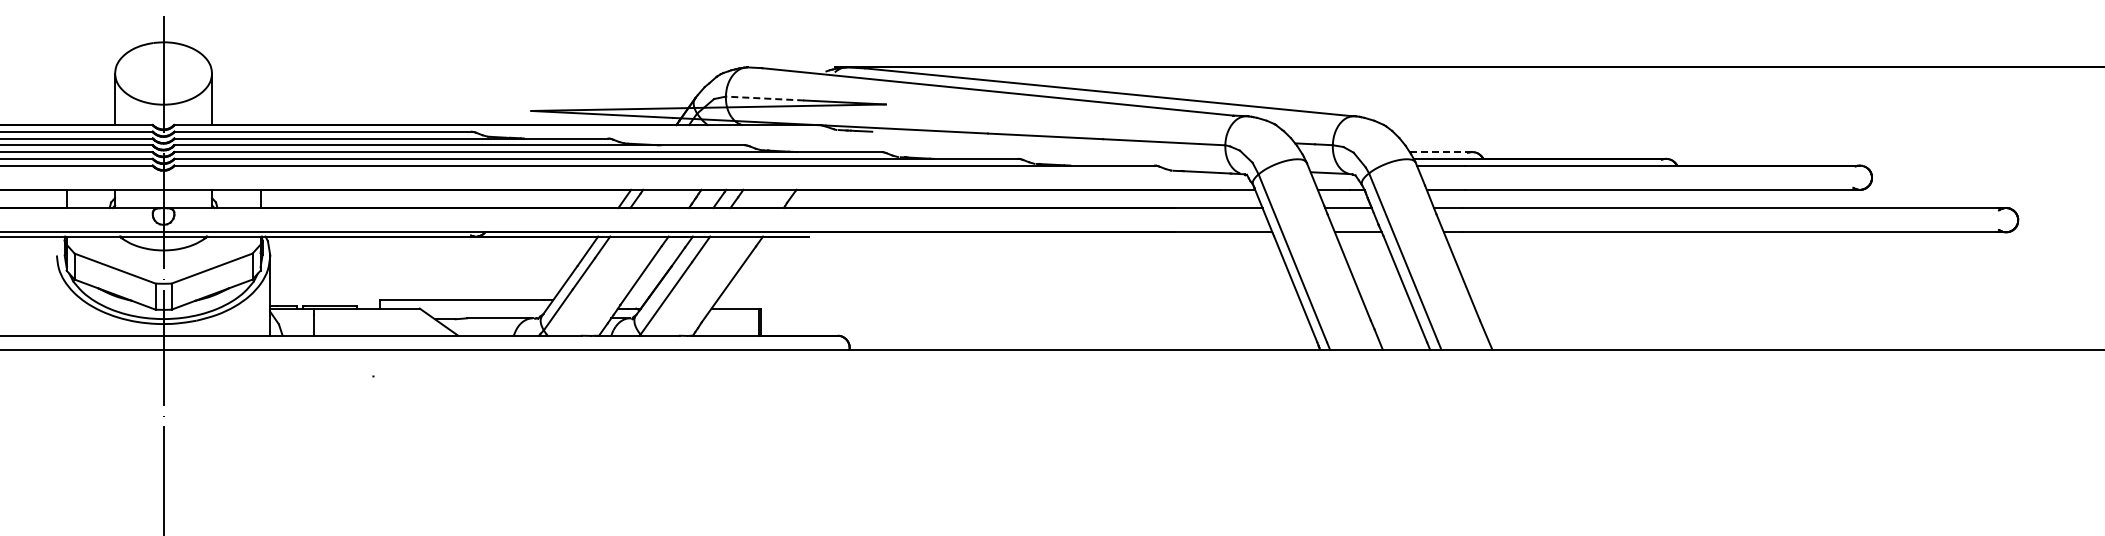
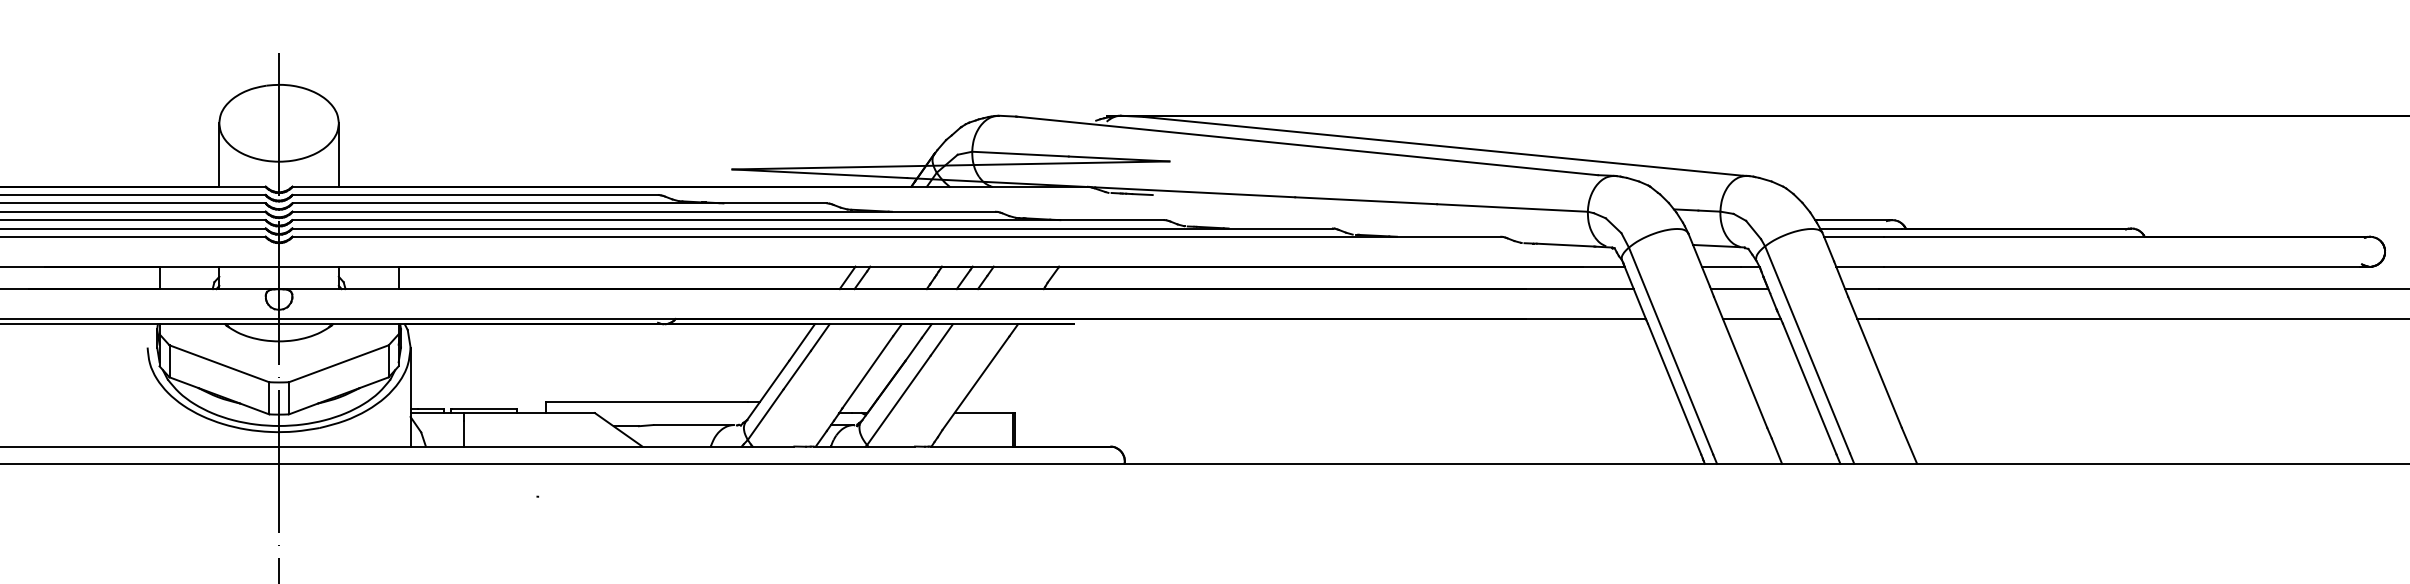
line: (764, 98) -> (1019, 154), dashed -> solid
line: (1441, 152) -> (1854, 220), dashed -> solid

